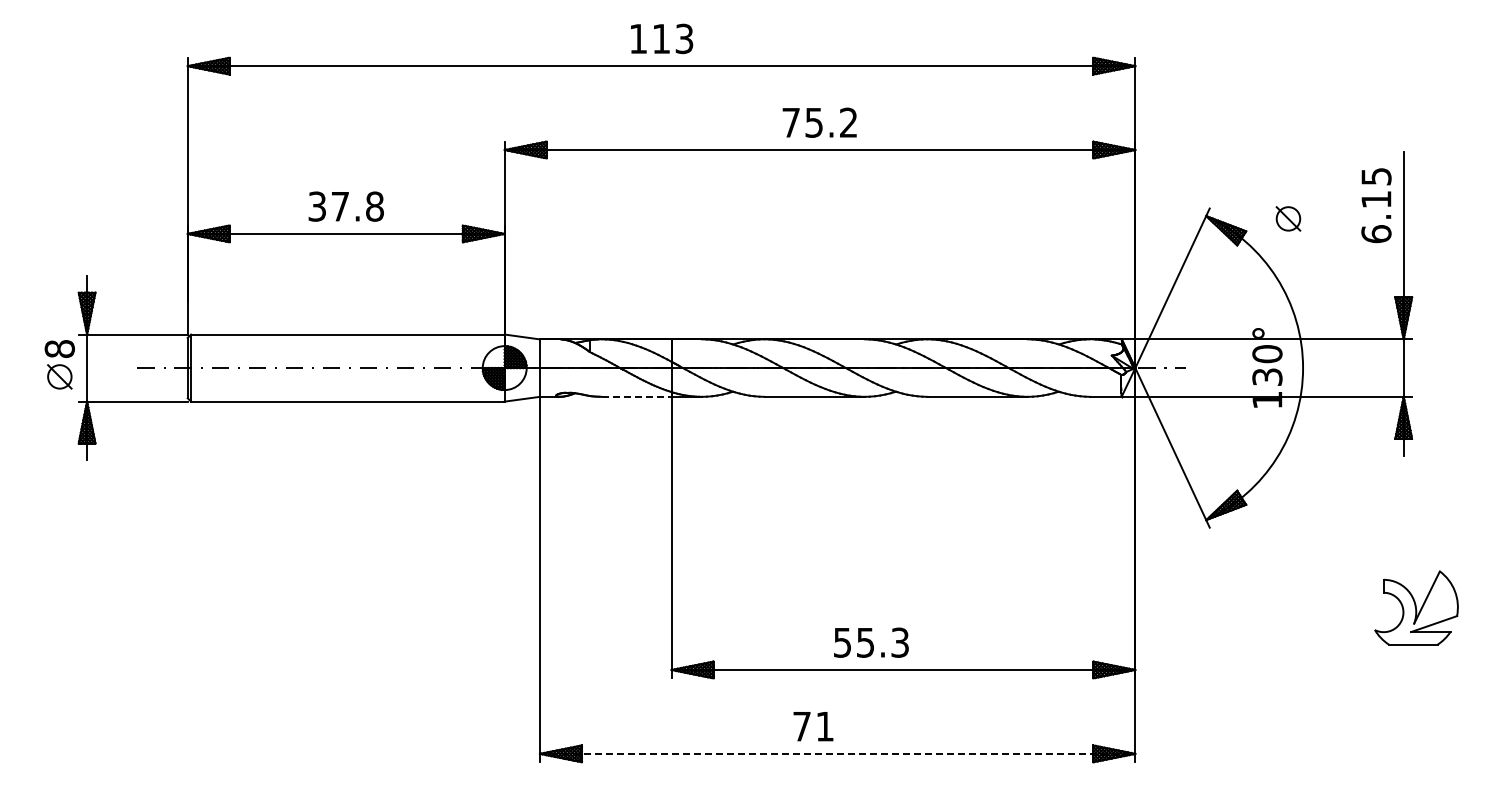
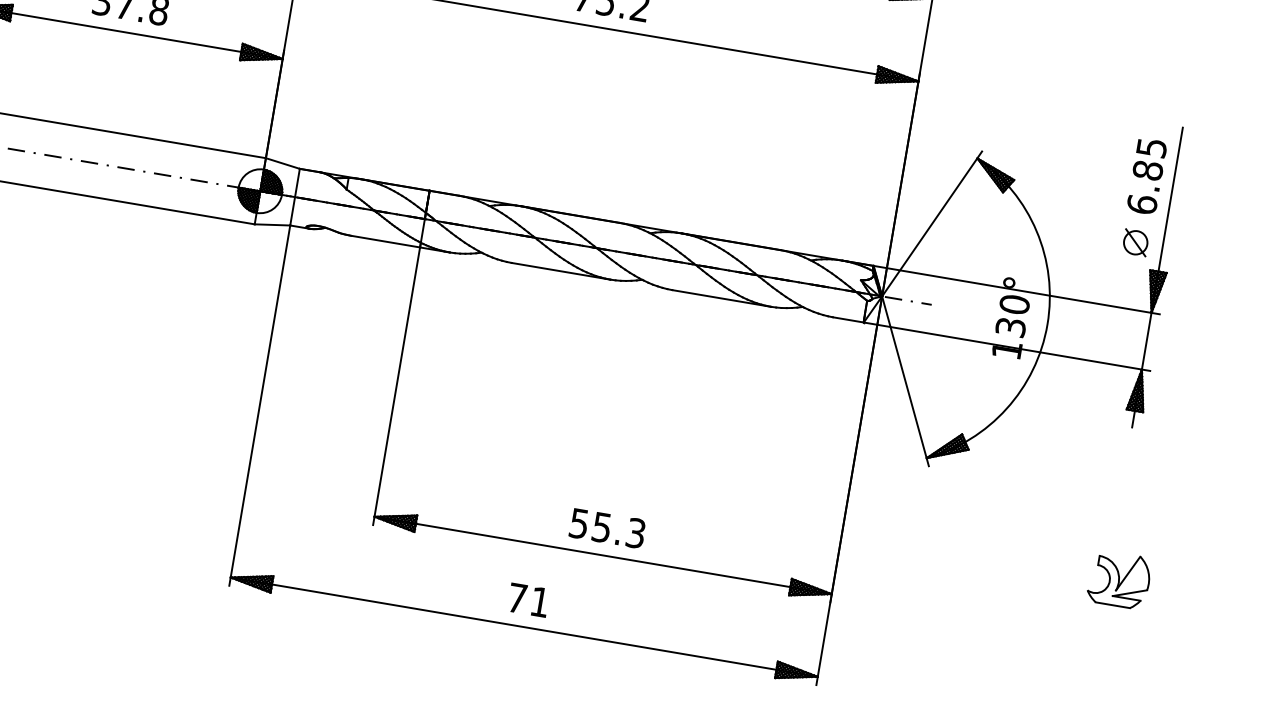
text: (1376, 199) -> (1148, 170), 6.15 -> 6.85
part: (1288, 218) -> (1135, 242), moved
line: (636, 396) -> (385, 241), dashed -> solid
part: (1416, 607) -> (1119, 579), size x0.71
text: (871, 642) -> (607, 528), moved
text: (813, 726) -> (528, 600), moved
line: (837, 753) -> (524, 626), dashed -> solid

